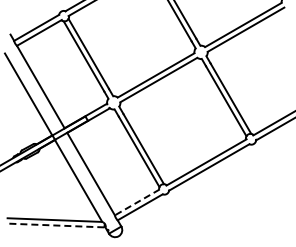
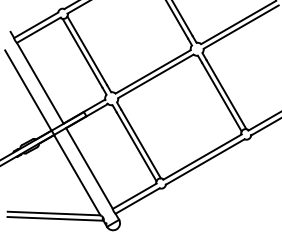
line: (137, 202) -> (134, 196), dashed -> solid
line: (55, 225) -> (54, 218), dashed -> solid

